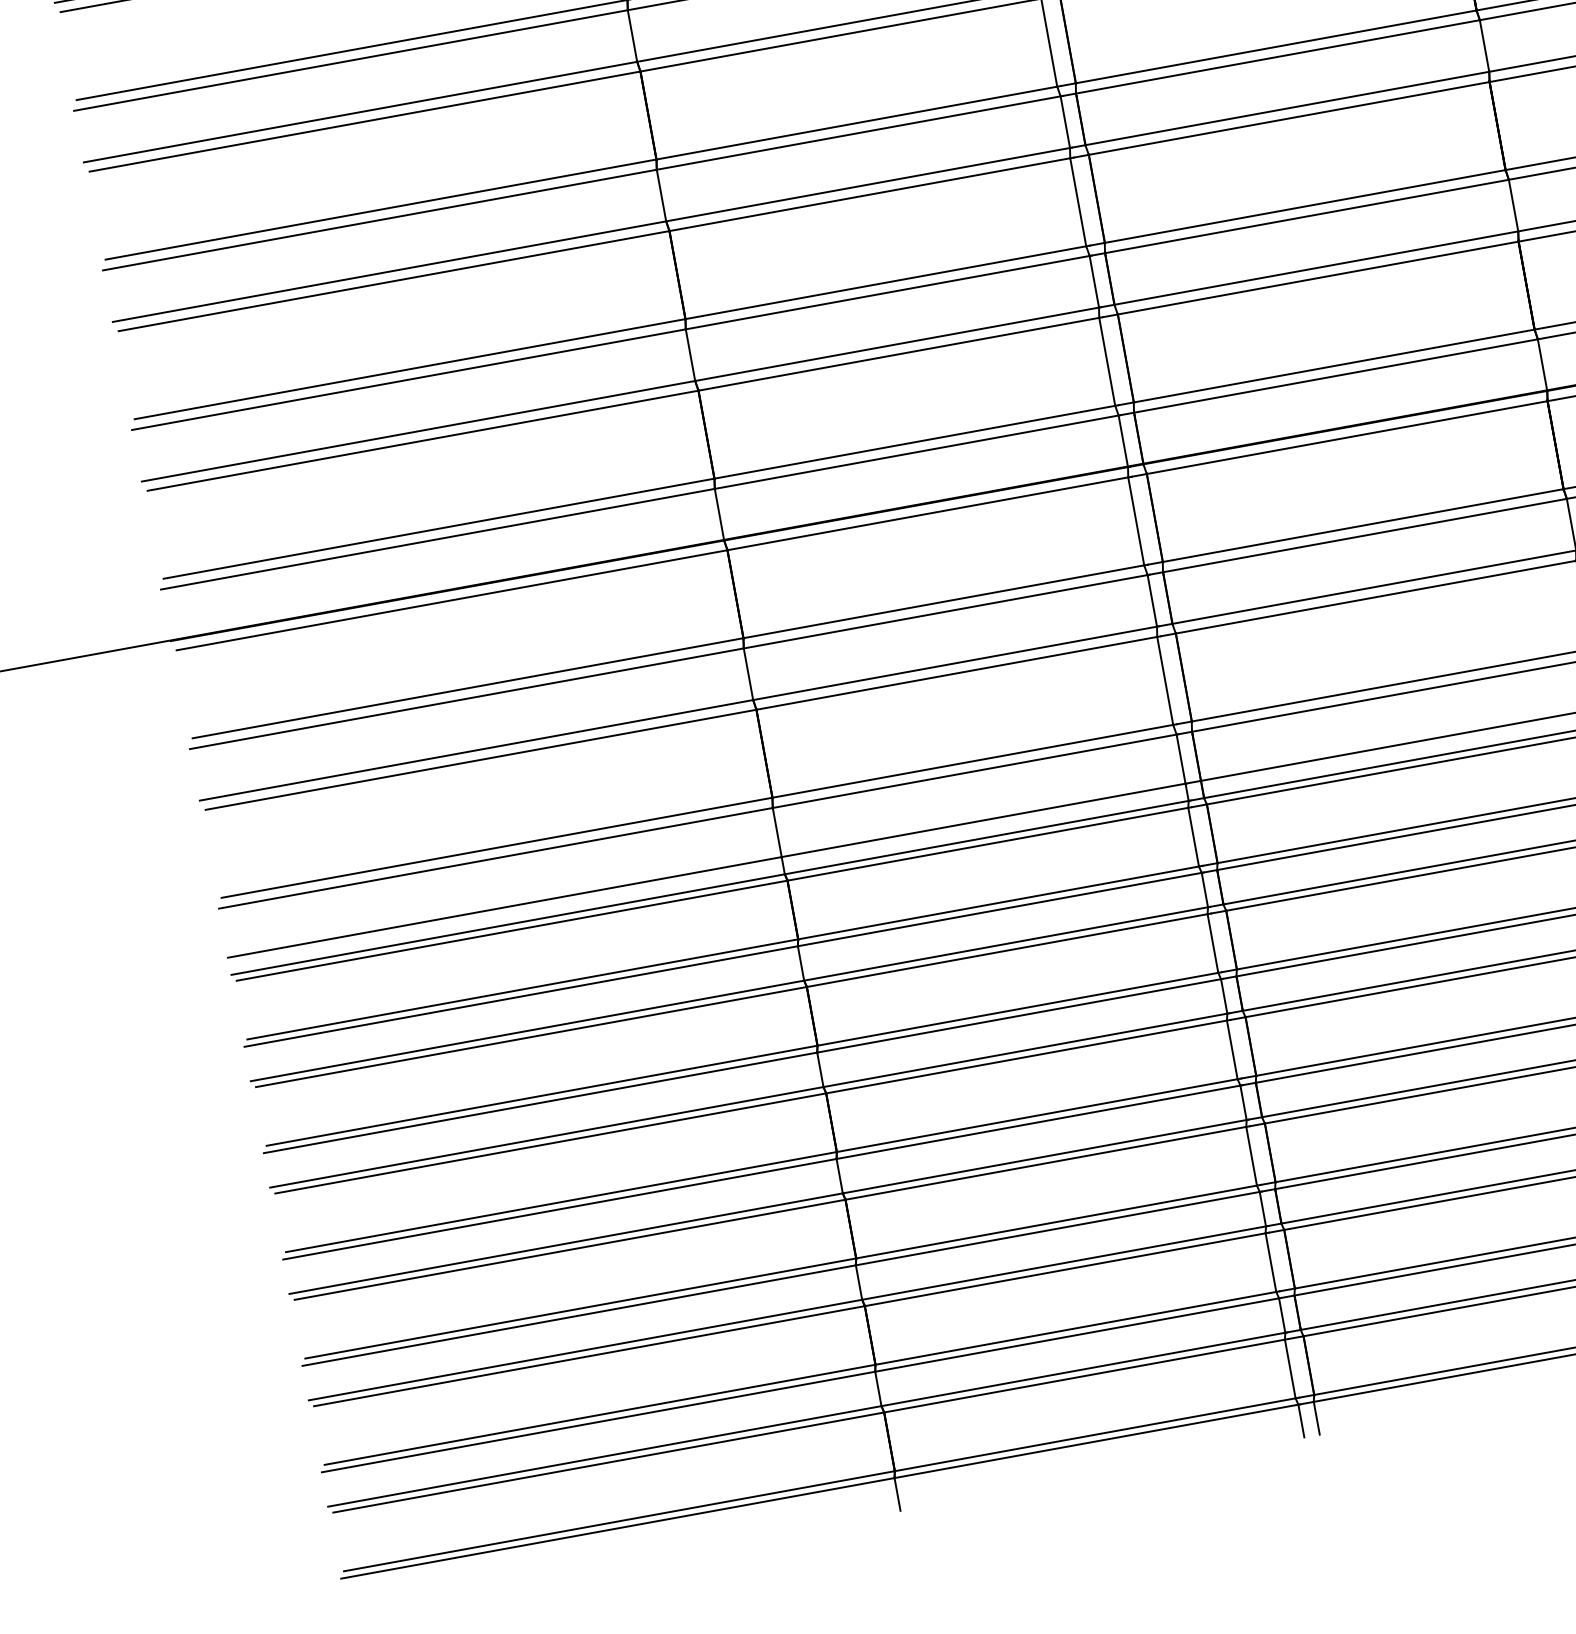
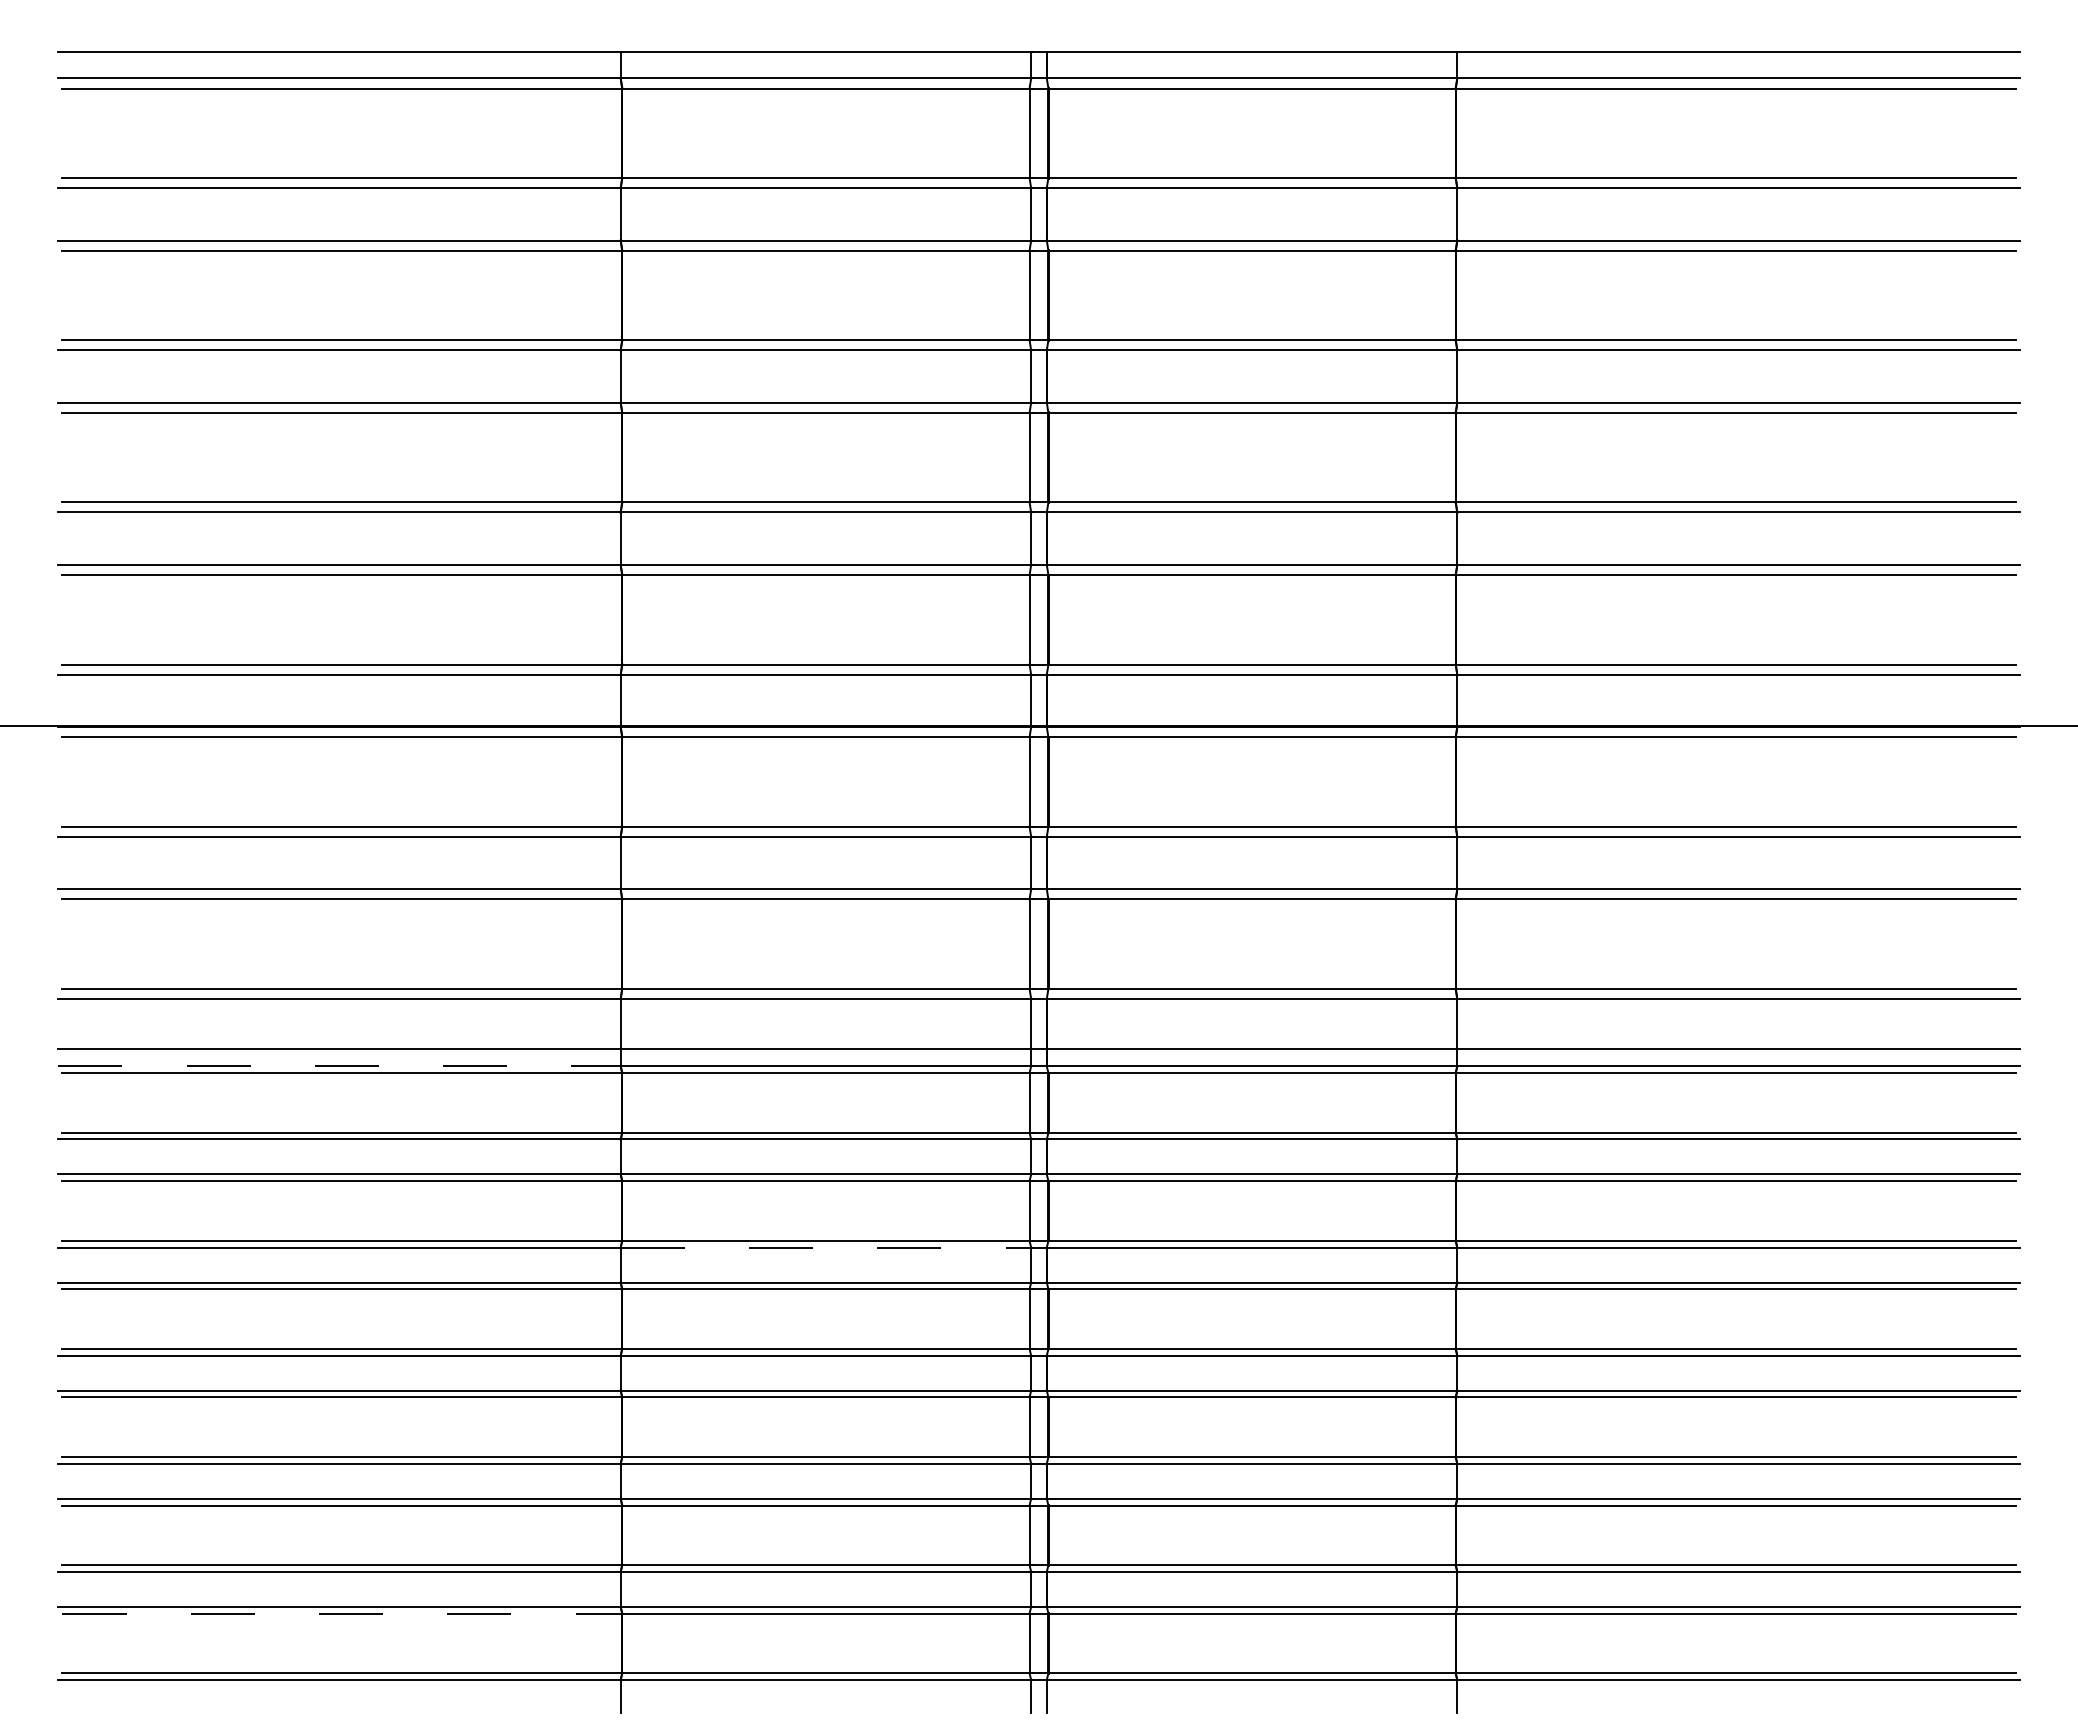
line: (509, 924) -> (340, 1066), solid -> dashed
line: (1019, 1015) -> (826, 1247), solid -> dashed
line: (608, 1462) -> (342, 1613), solid -> dashed

